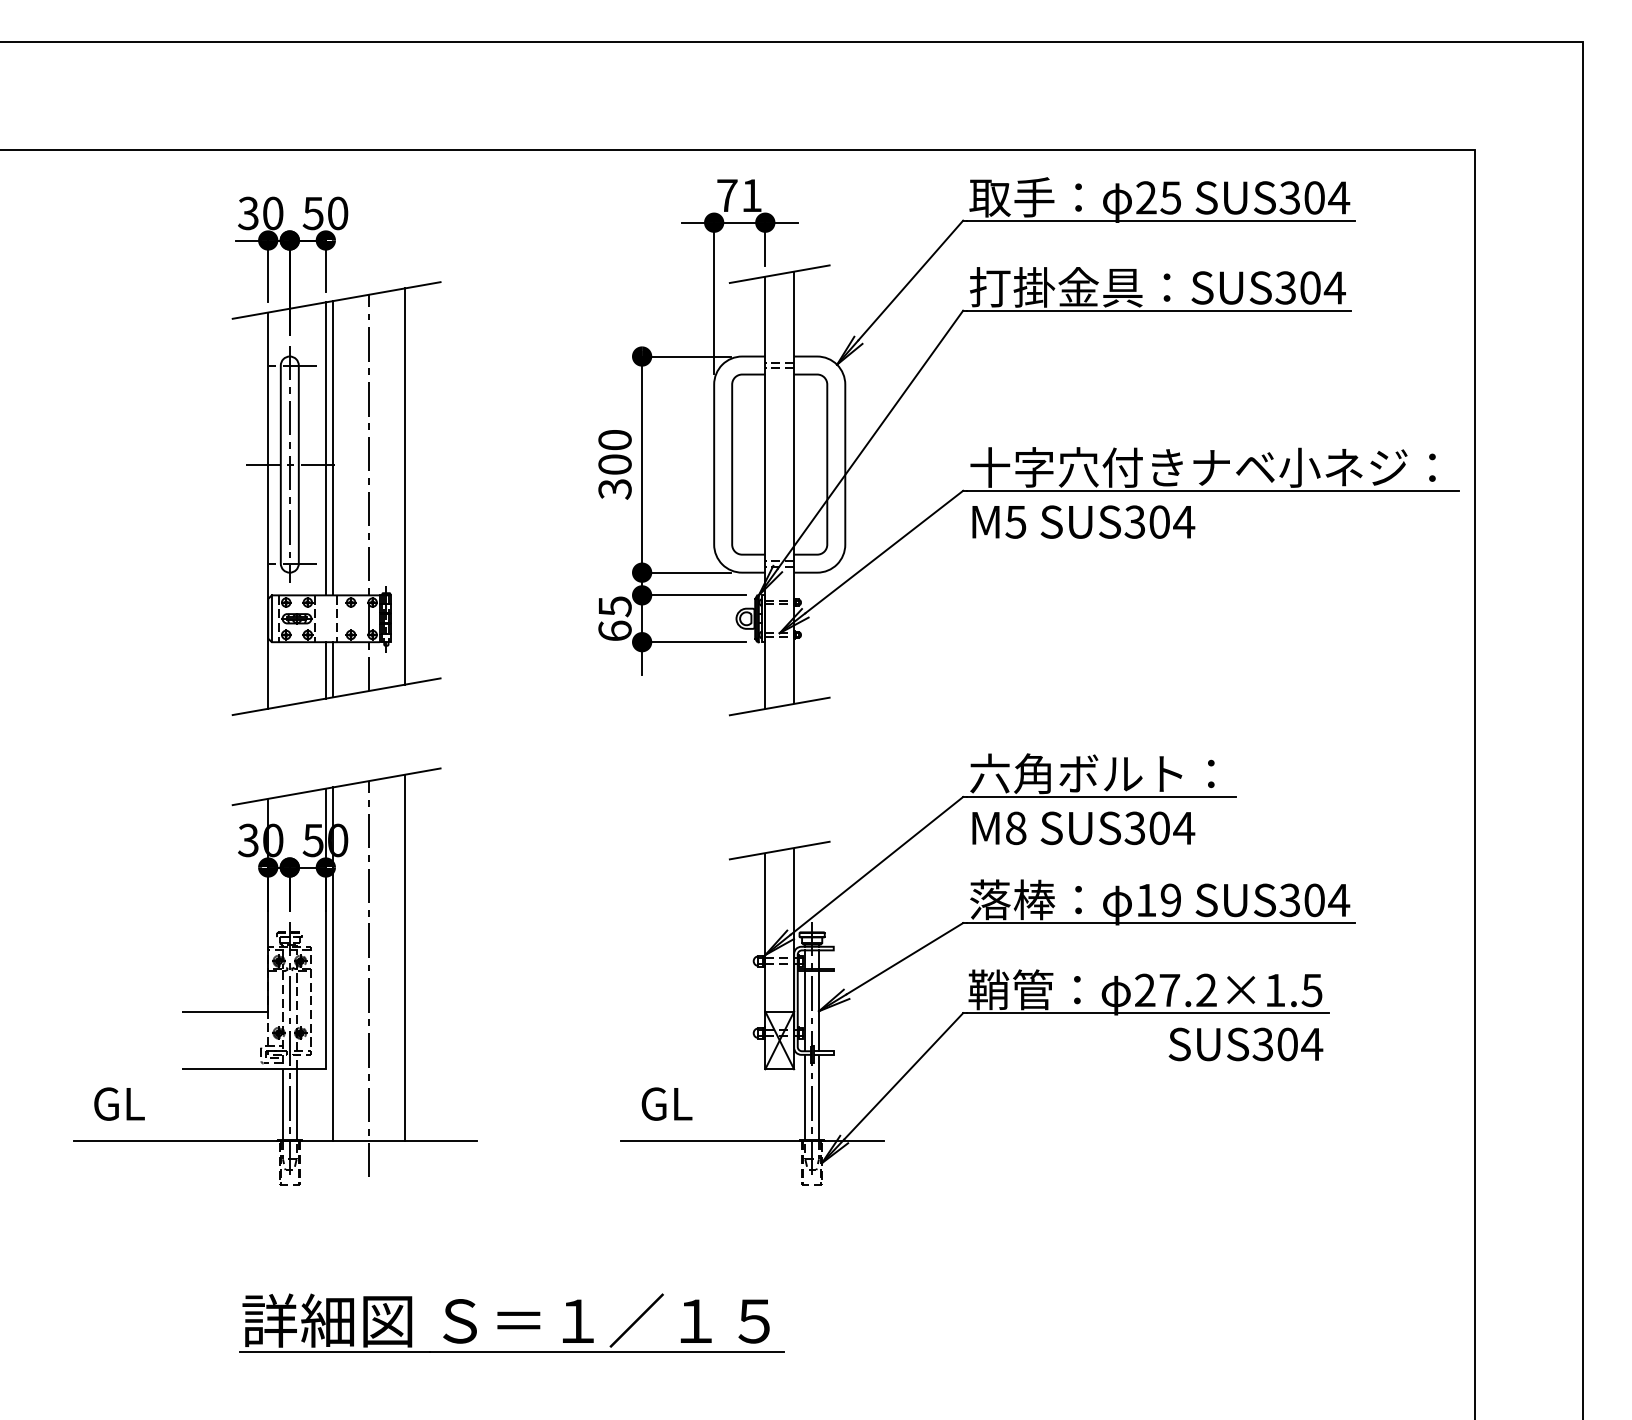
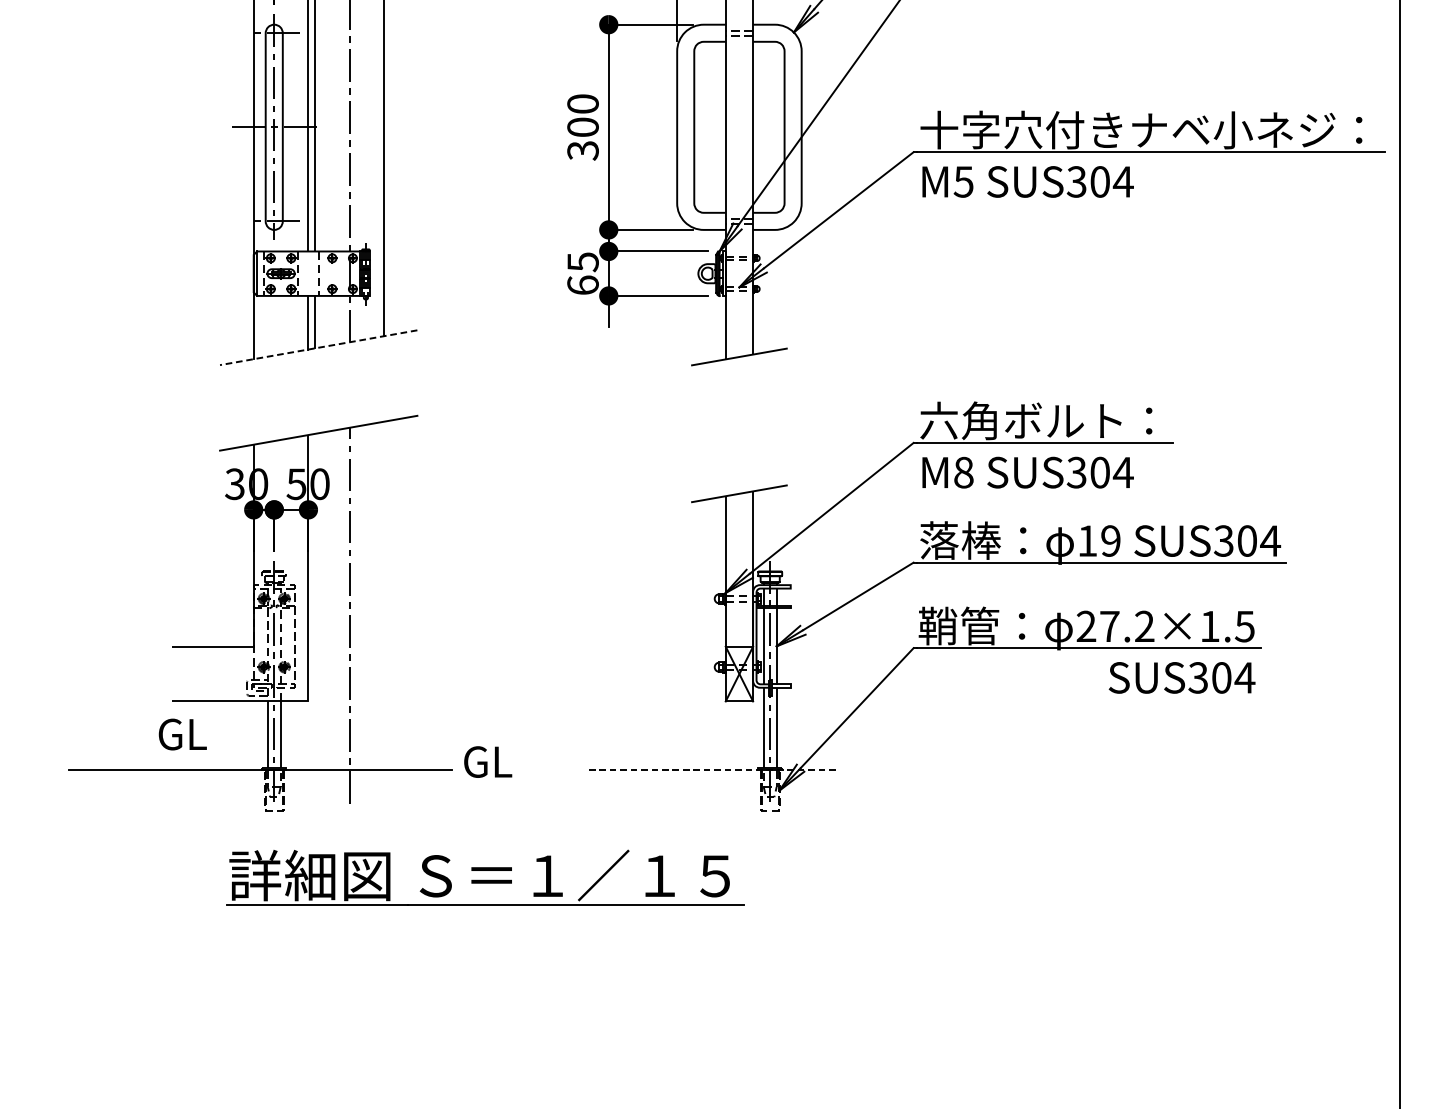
line: (336, 696) -> (318, 347), solid -> dashed
line: (405, 957) -> (384, 595), removed
line: (333, 964) -> (315, 601), removed
text: (119, 1103) -> (182, 733), moved
text: (666, 1103) -> (487, 761), moved
line: (753, 1141) -> (714, 770), solid -> dashed
part: (511, 1322) -> (484, 877), moved

